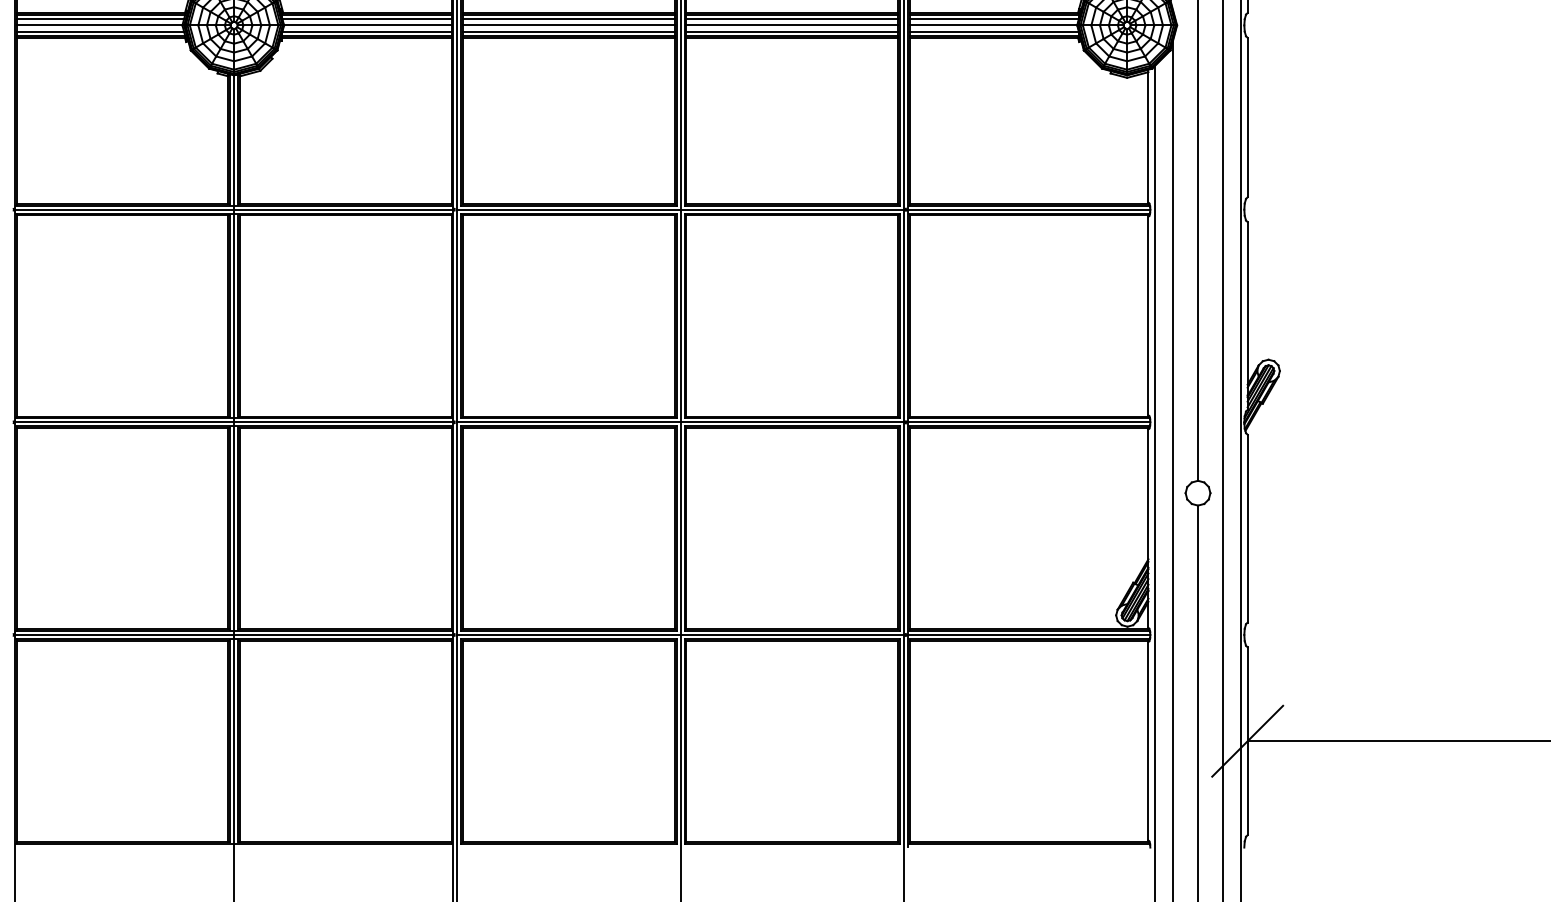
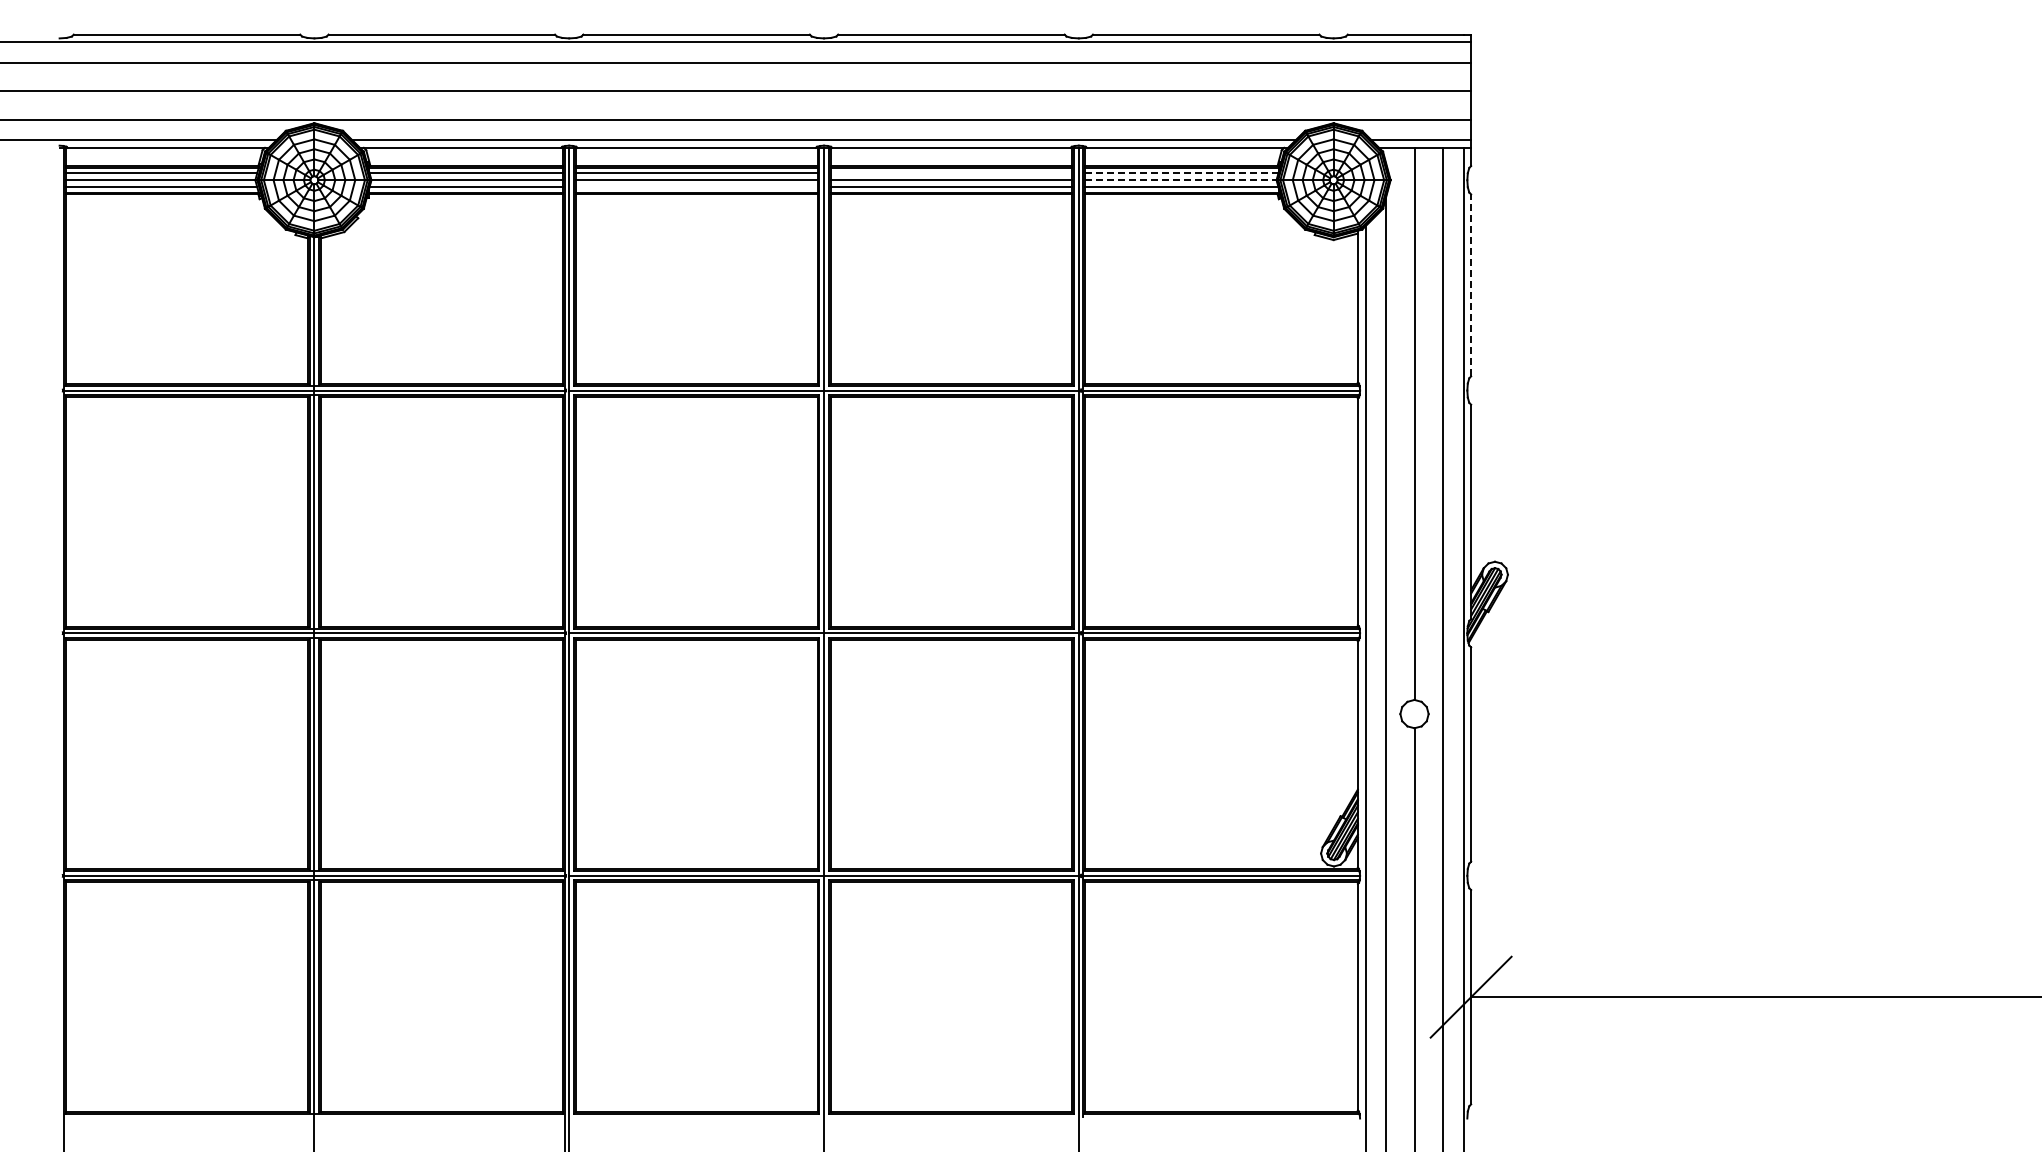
line: (792, 19) -> (951, 173), removed
line: (993, 19) -> (1181, 173), solid -> dashed
line: (993, 25) -> (1181, 180), solid -> dashed
line: (568, 31) -> (696, 187), removed
line: (1247, 117) -> (1471, 285), solid -> dashed

